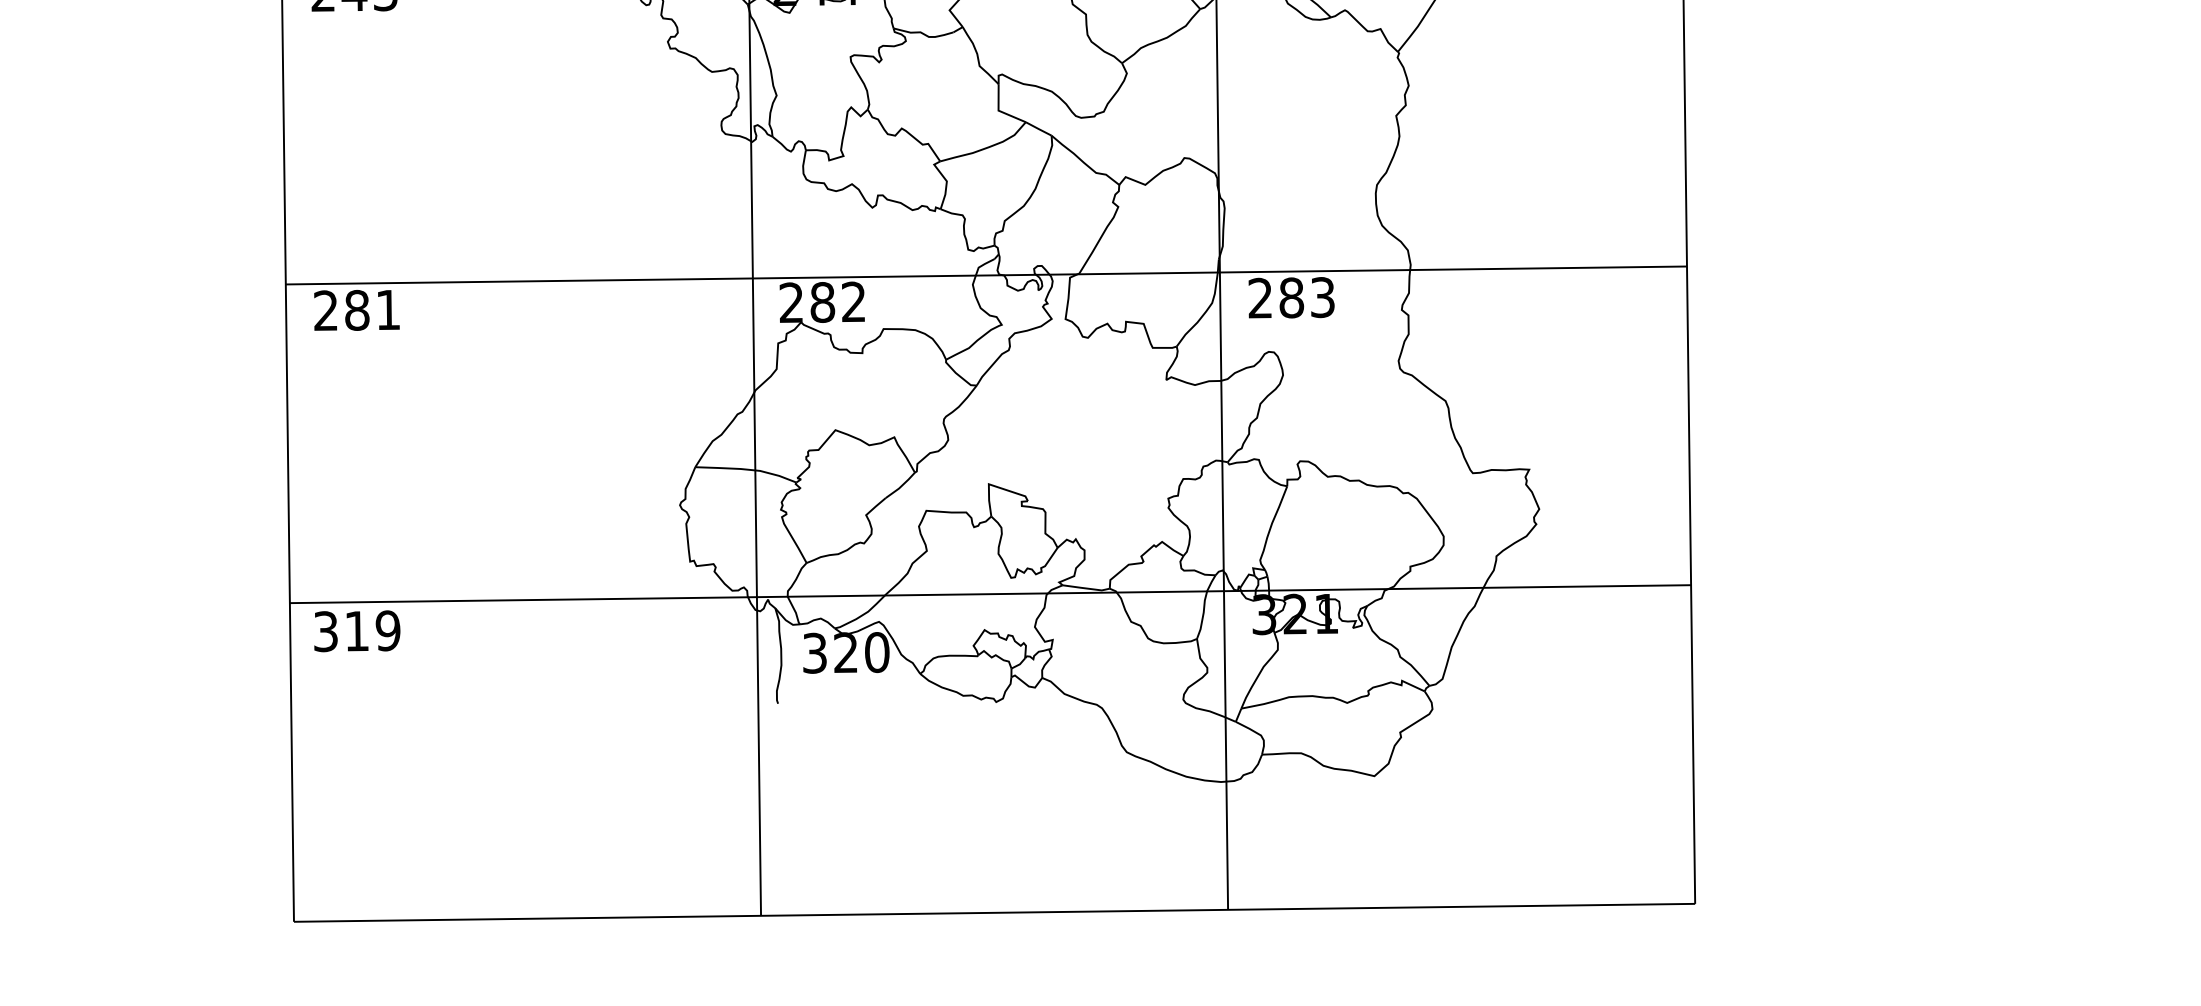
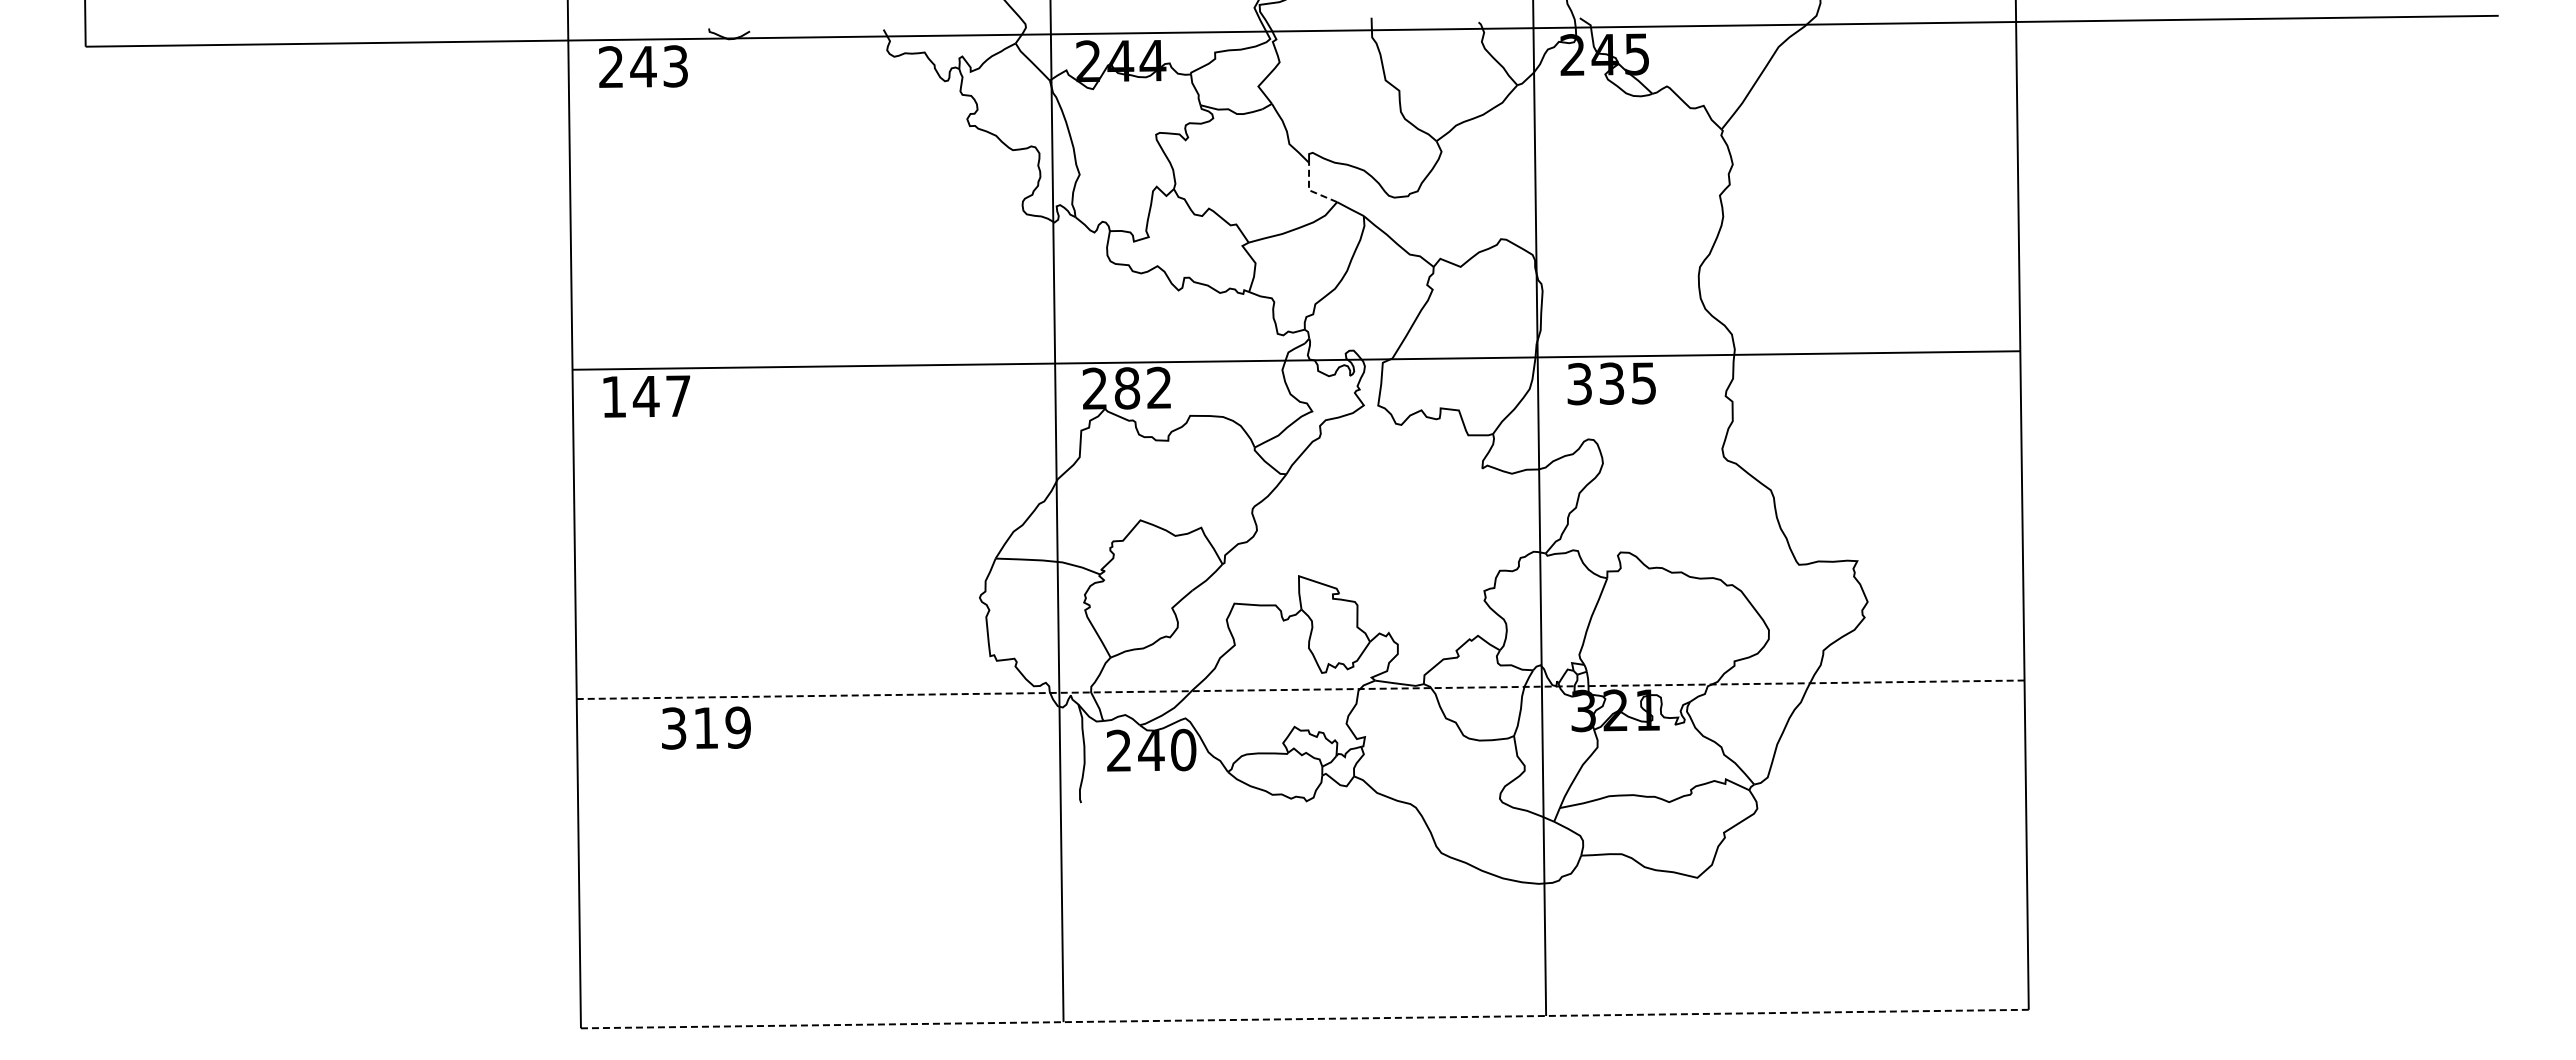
line: (999, 110) -> (1309, 190), solid -> dashed
text: (1291, 297) -> (1611, 383), 283 -> 335
text: (356, 310) -> (645, 396), 281 -> 147
line: (990, 593) -> (1300, 689), solid -> dashed
text: (357, 630) -> (706, 727), moved
text: (830, 652) -> (1135, 750), 320 -> 240
line: (994, 913) -> (1304, 1019), solid -> dashed

